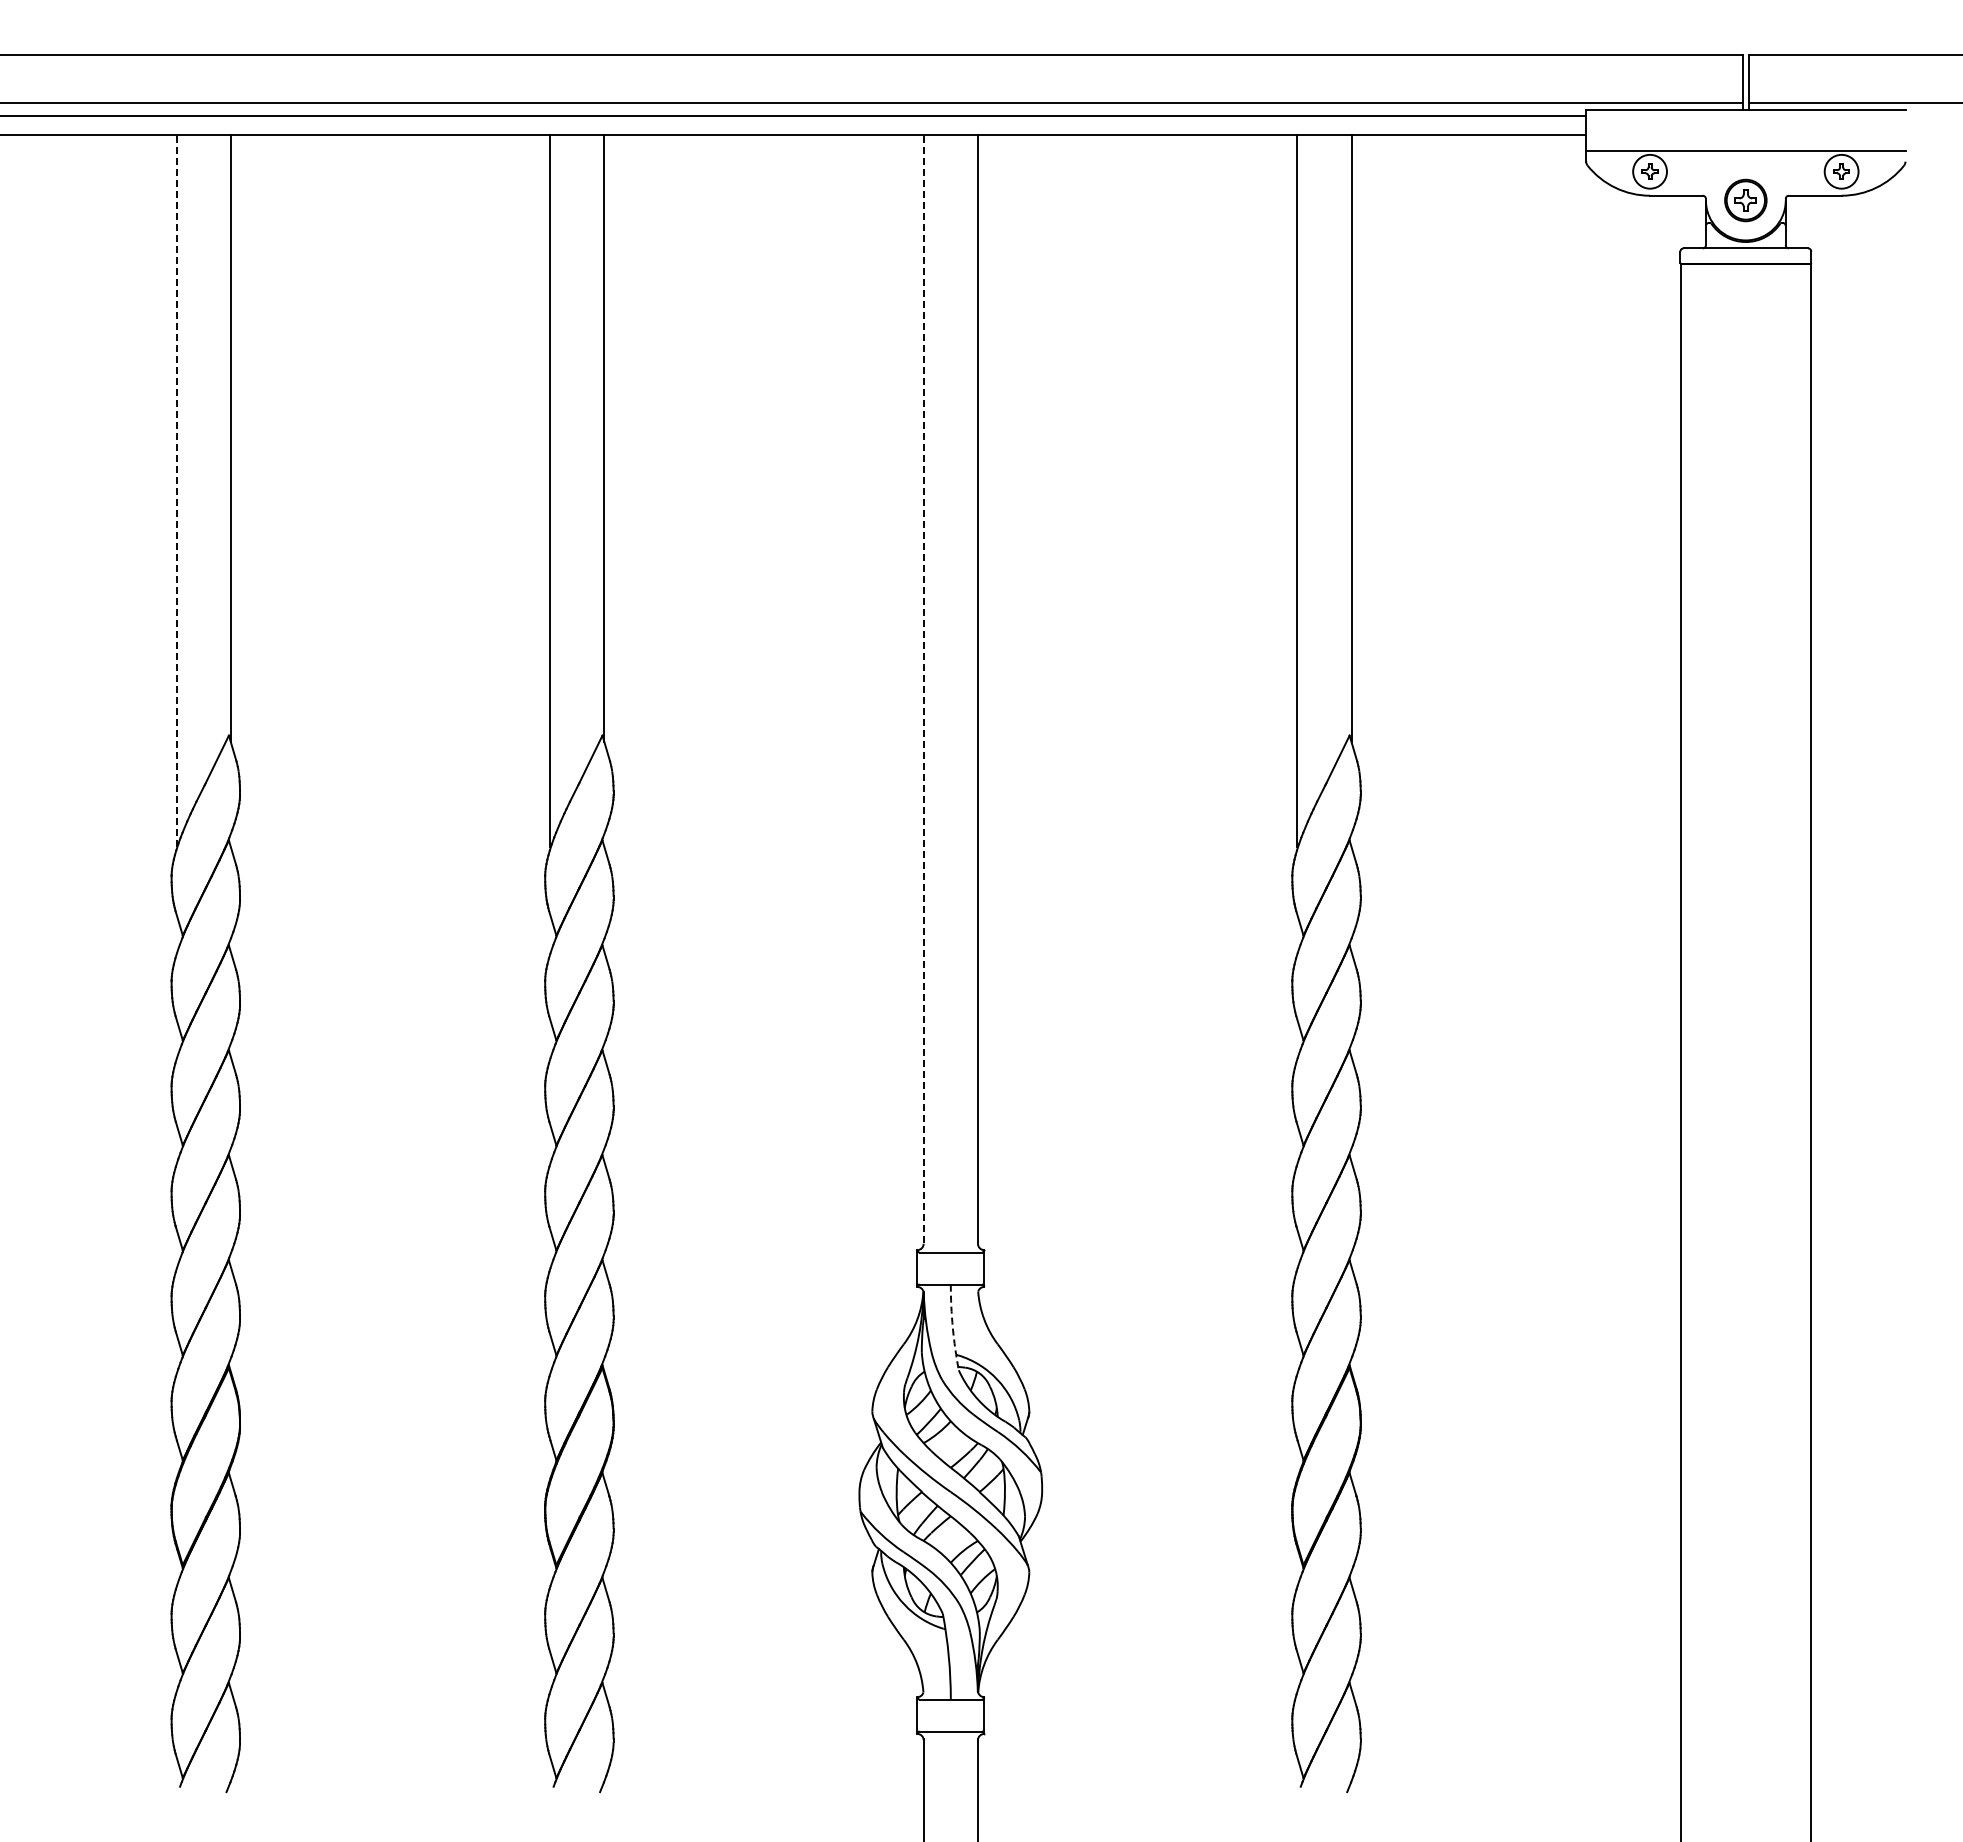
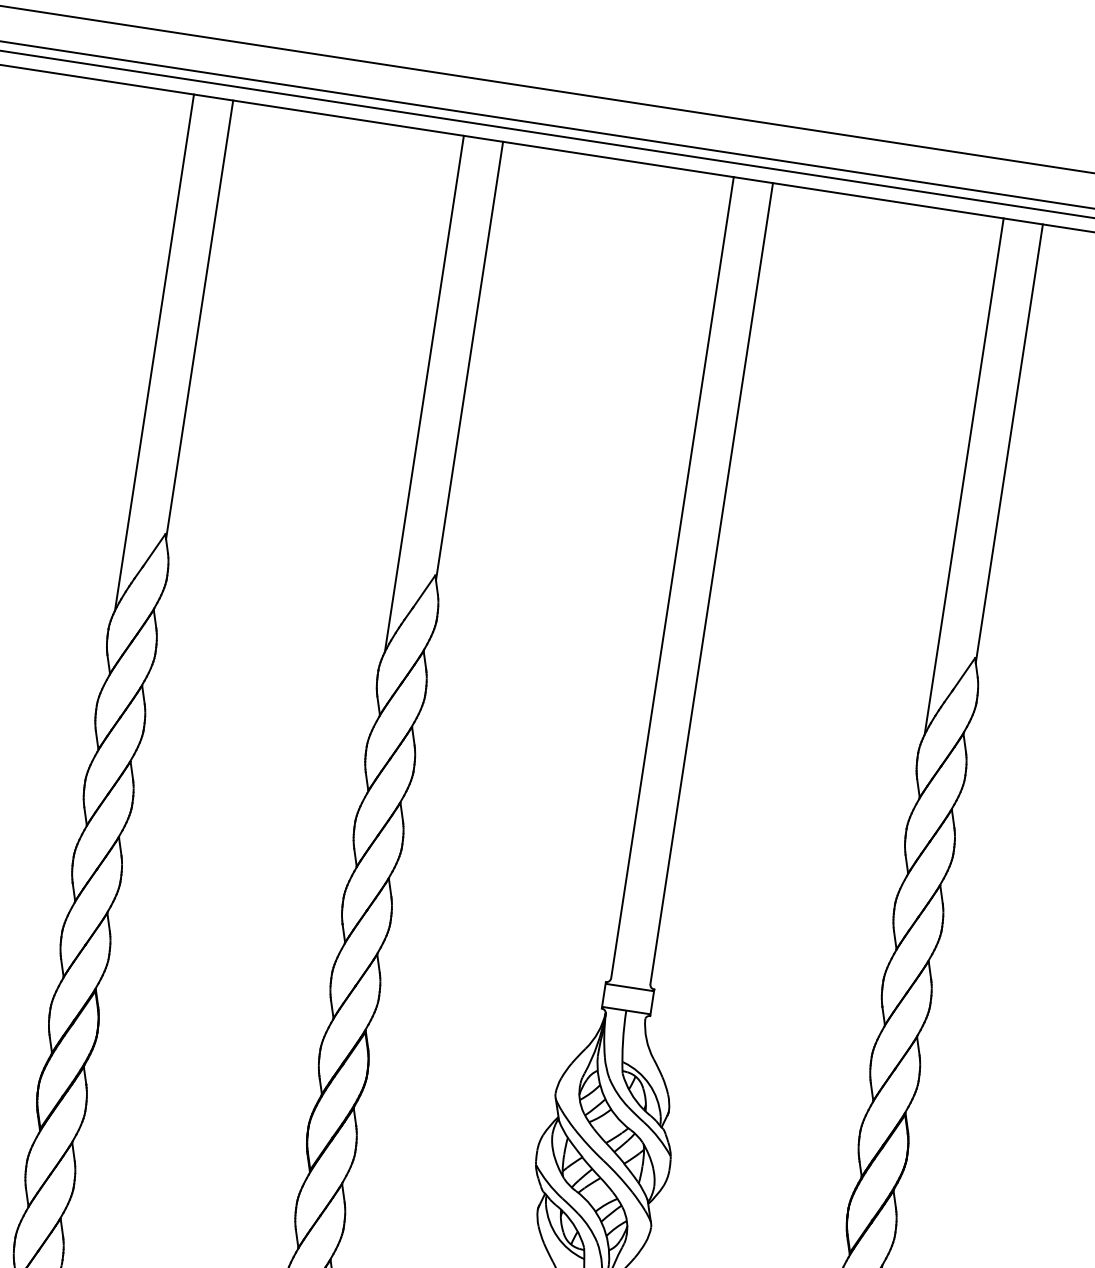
line: (176, 490) -> (154, 351), dashed -> solid
line: (923, 688) -> (672, 576), dashed -> solid
arc: (952, 1327) -> (622, 1041), dashed -> solid

